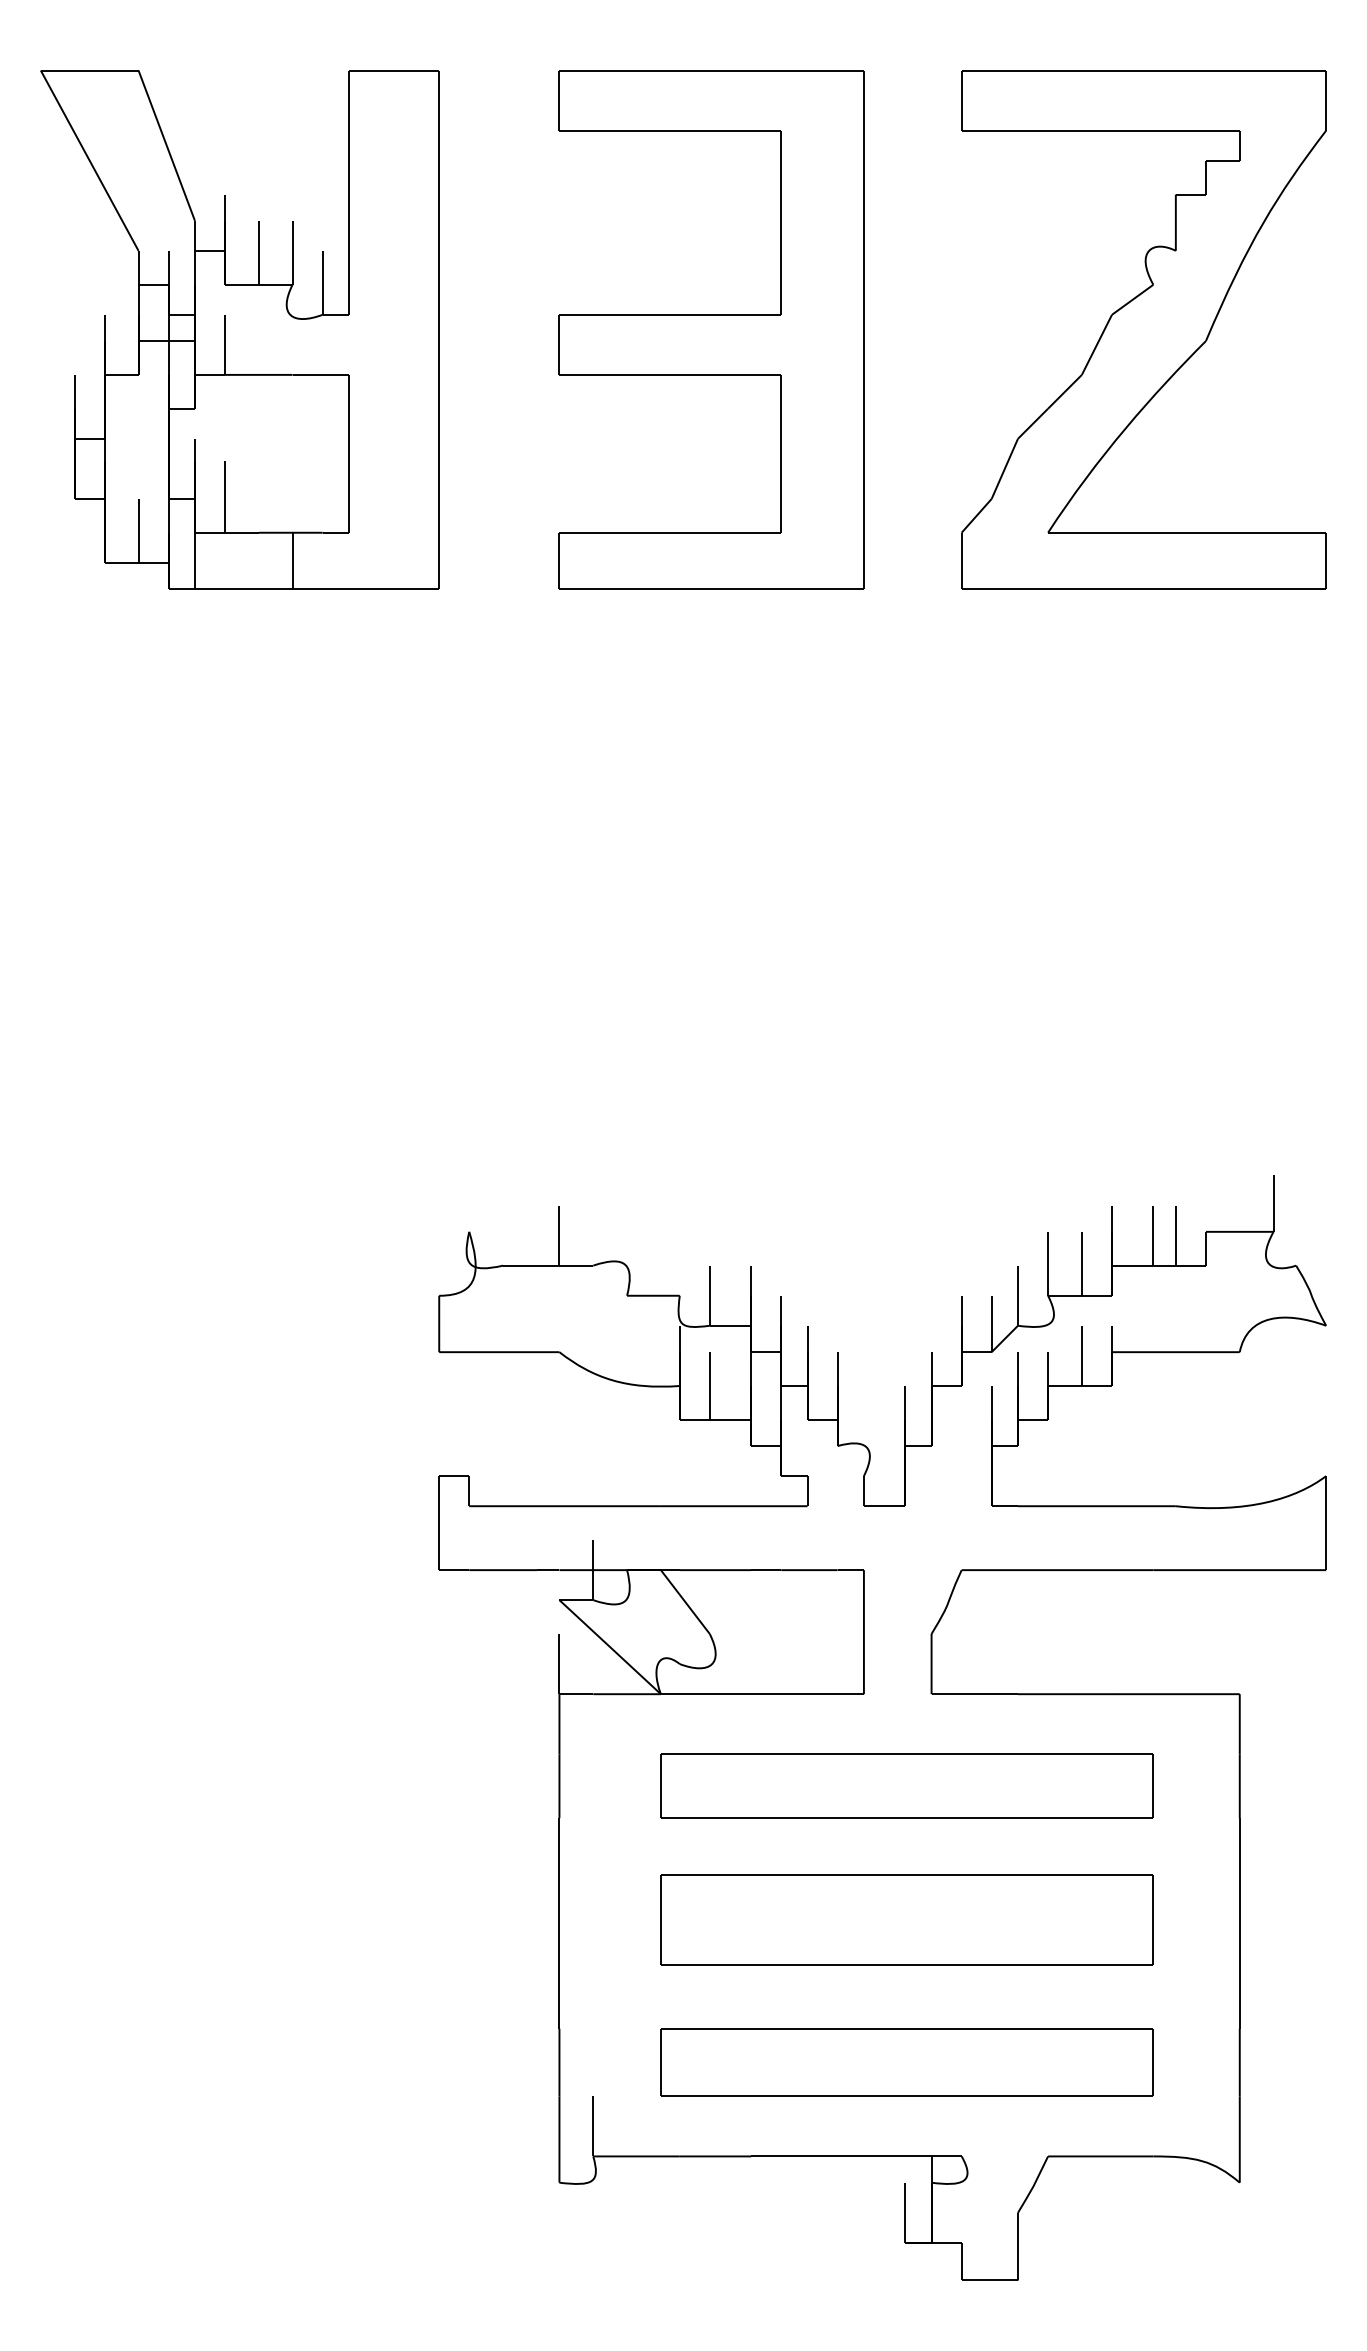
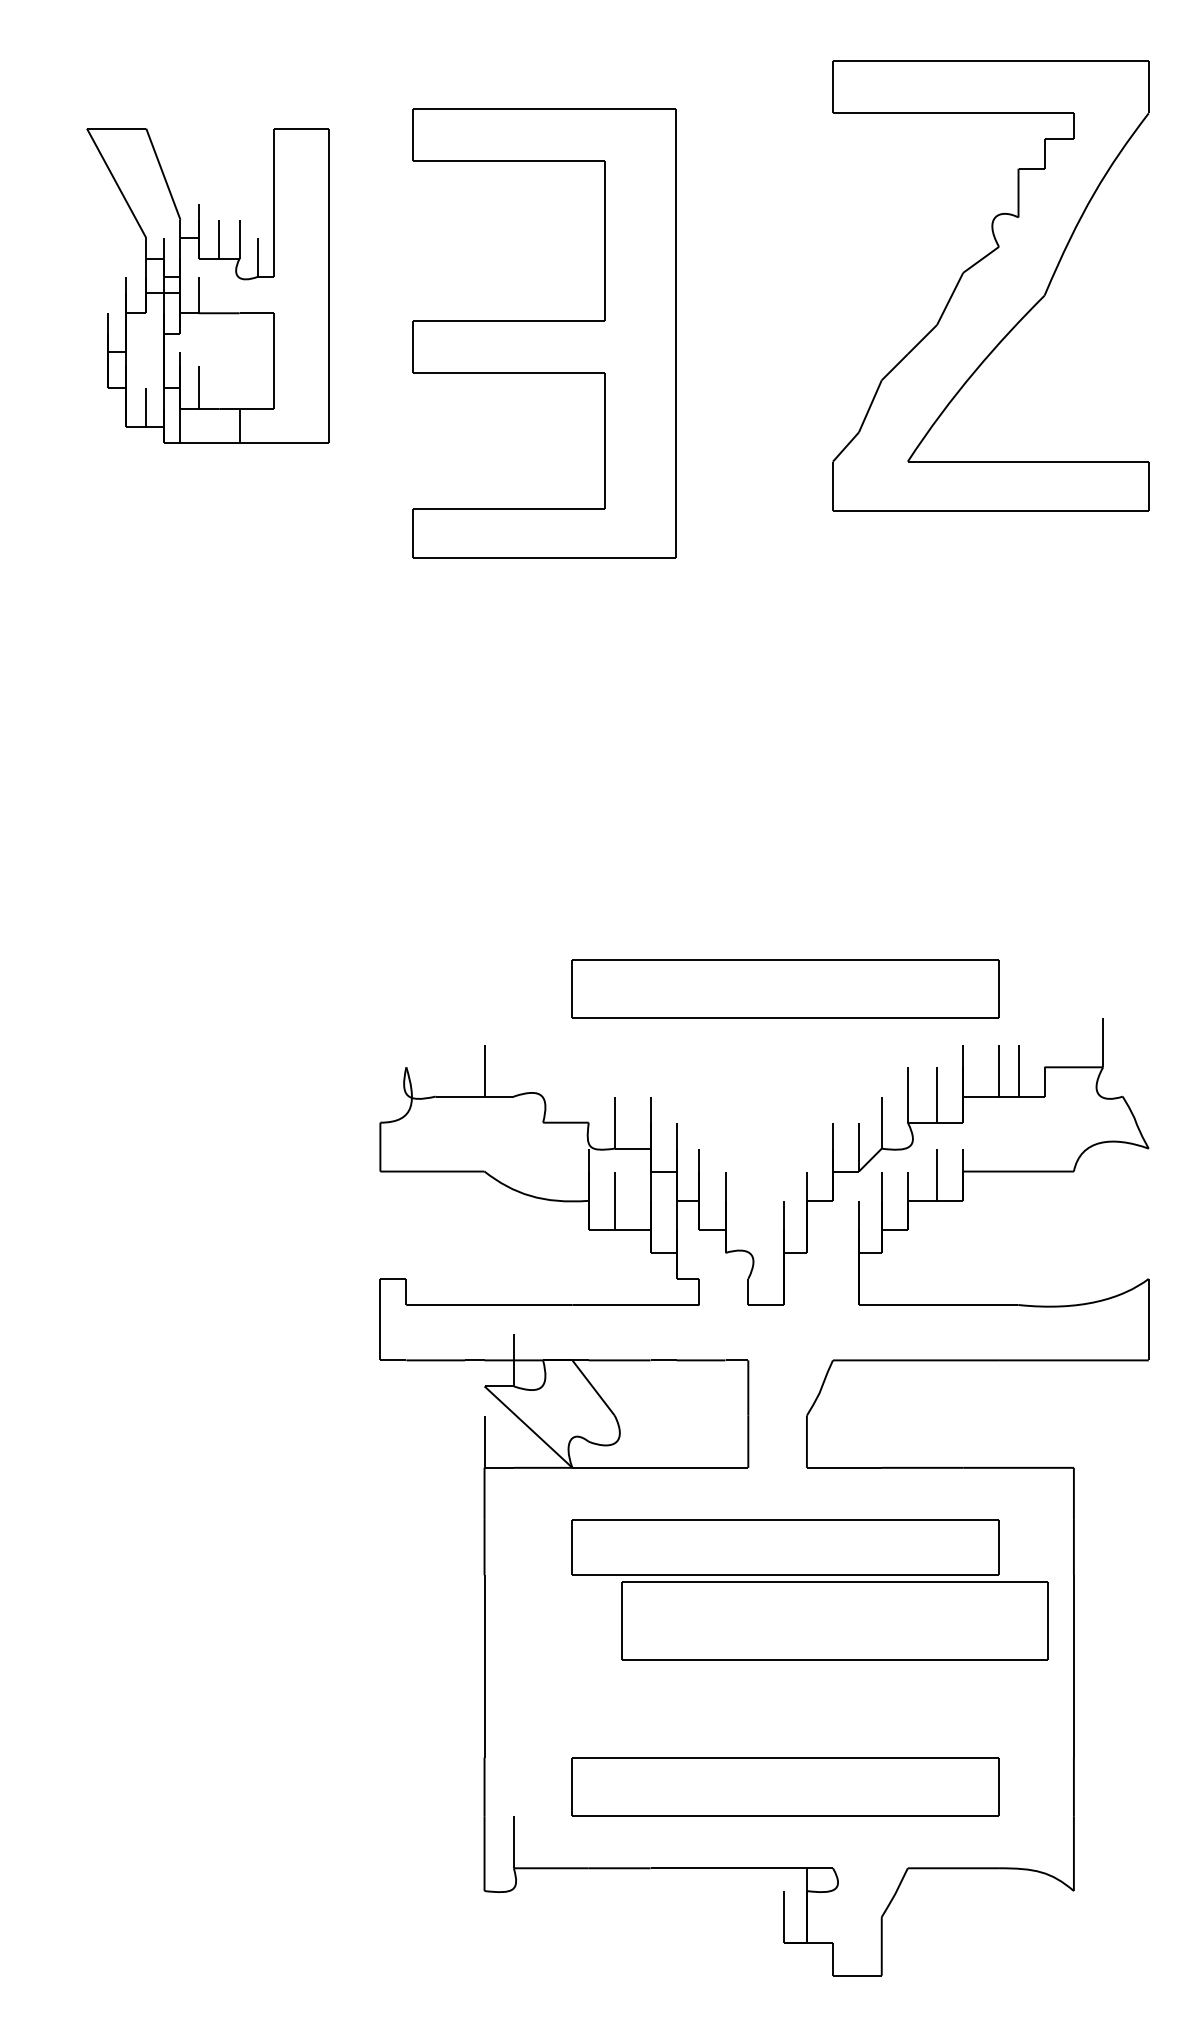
part: (239, 329) -> (207, 285), size x0.7
part: (711, 329) -> (544, 333), moved
part: (906, 1141) -> (785, 989), added
part: (906, 1919) -> (834, 1620), moved

